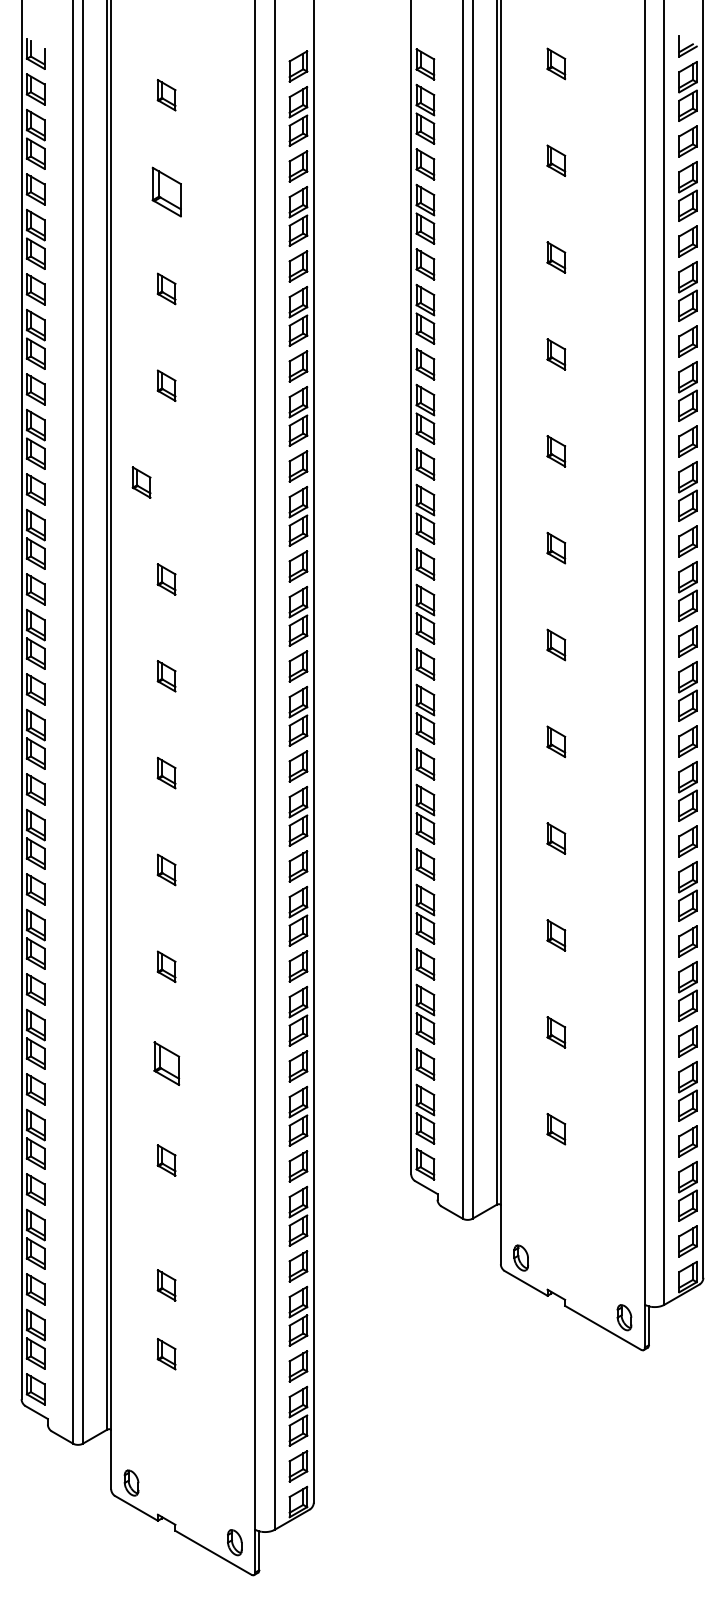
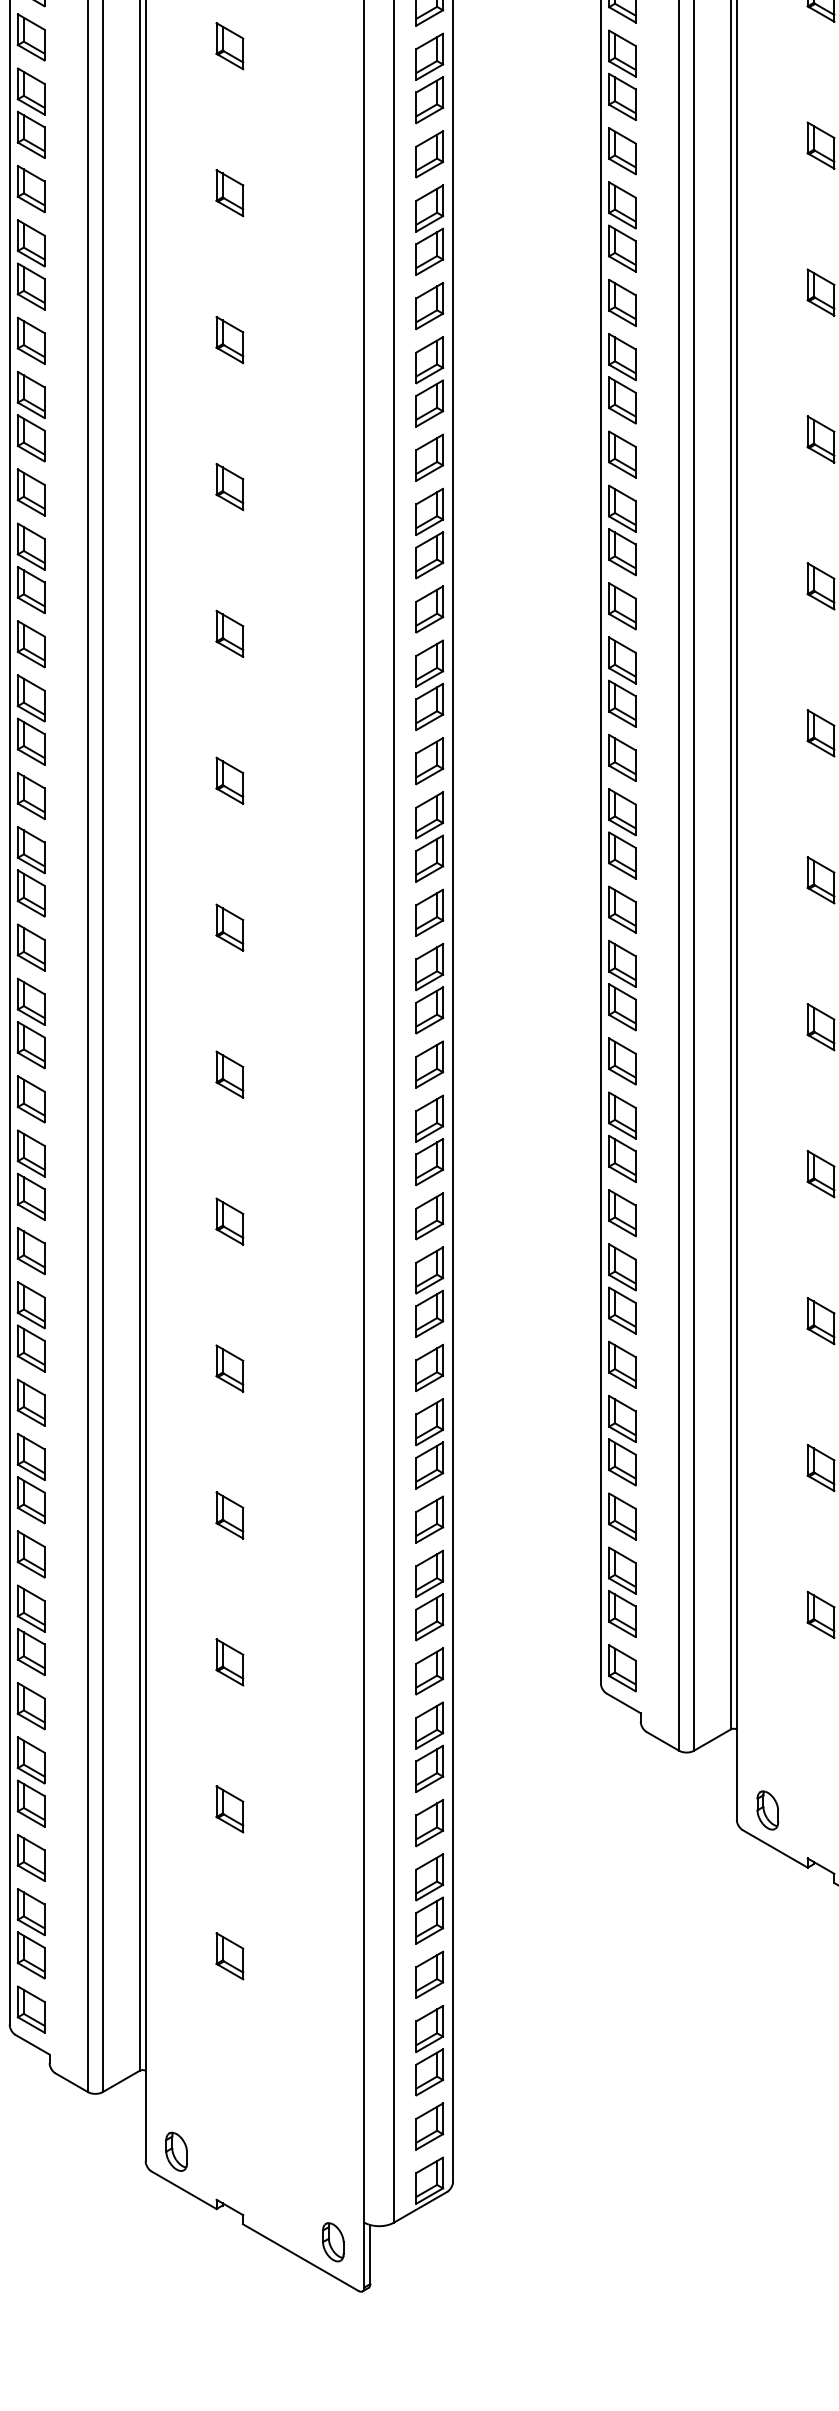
part: (166, 191) -> (229, 192), size x0.62
part: (141, 482) -> (229, 633), moved
part: (166, 1063) -> (229, 1515), size x0.71
part: (166, 1285) -> (229, 1809), moved

